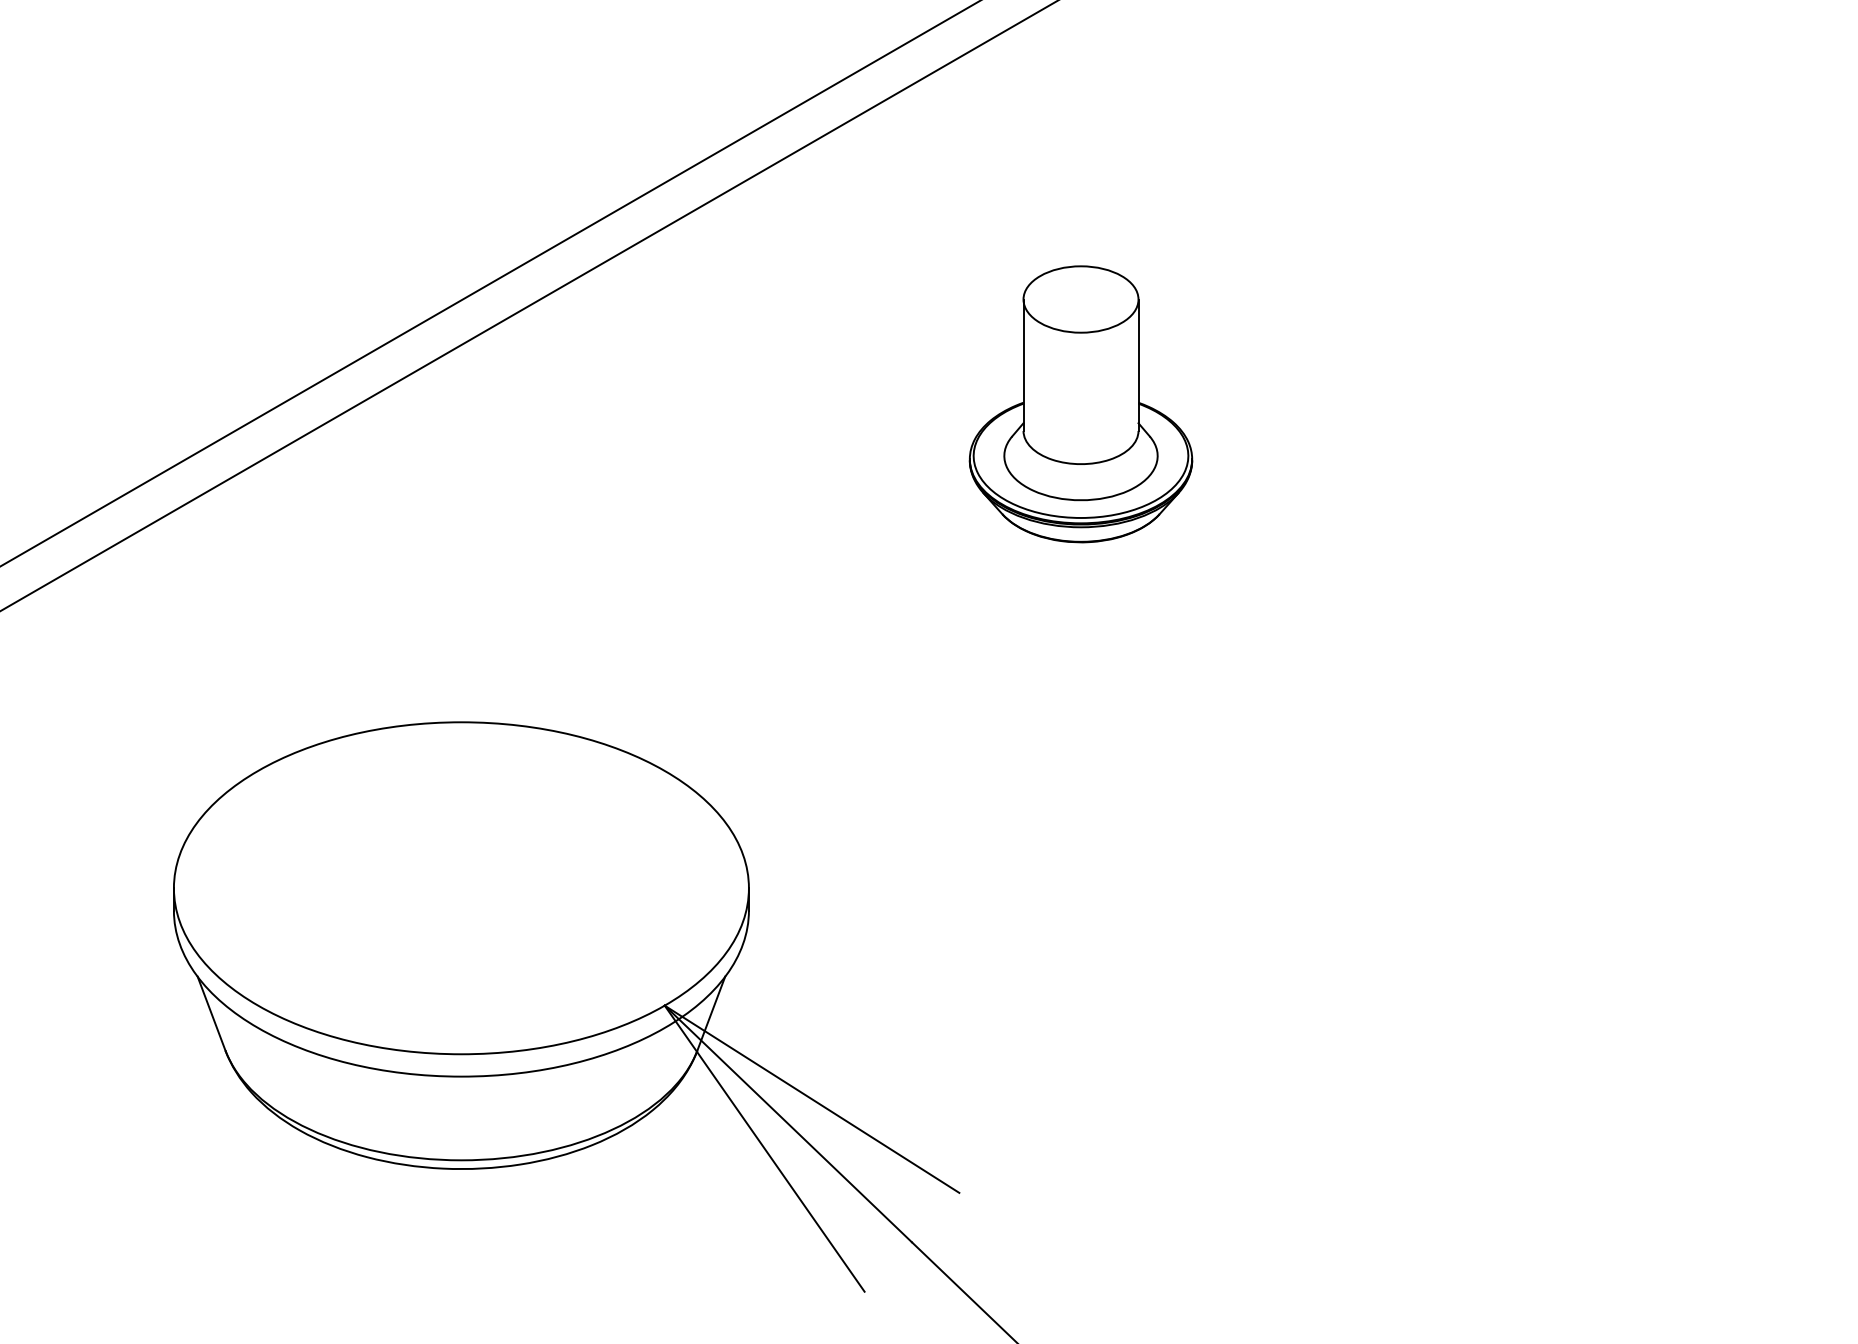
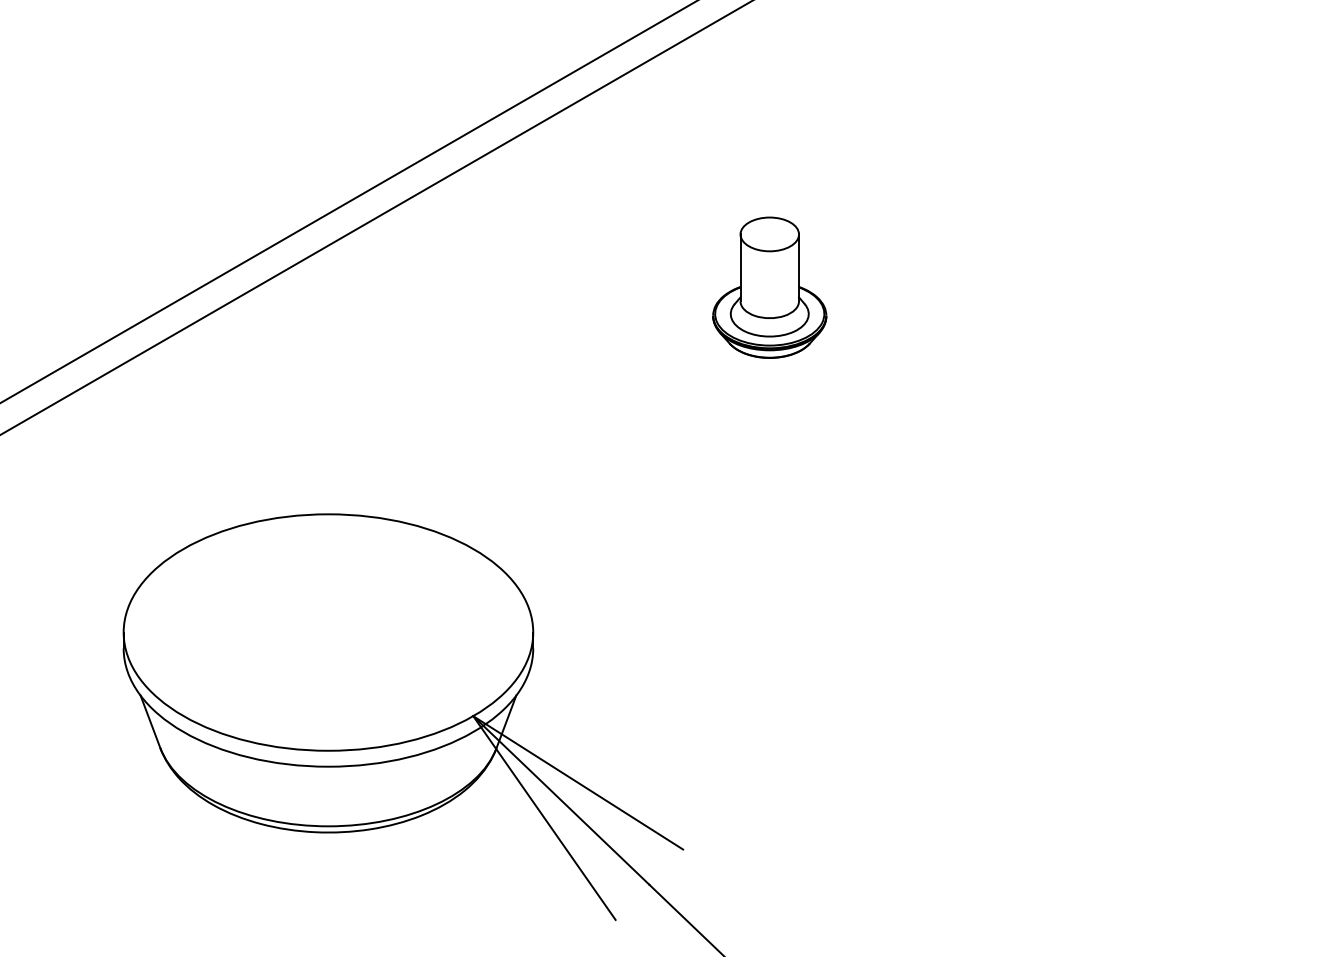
part: (1080, 403) -> (769, 287), size x0.71

